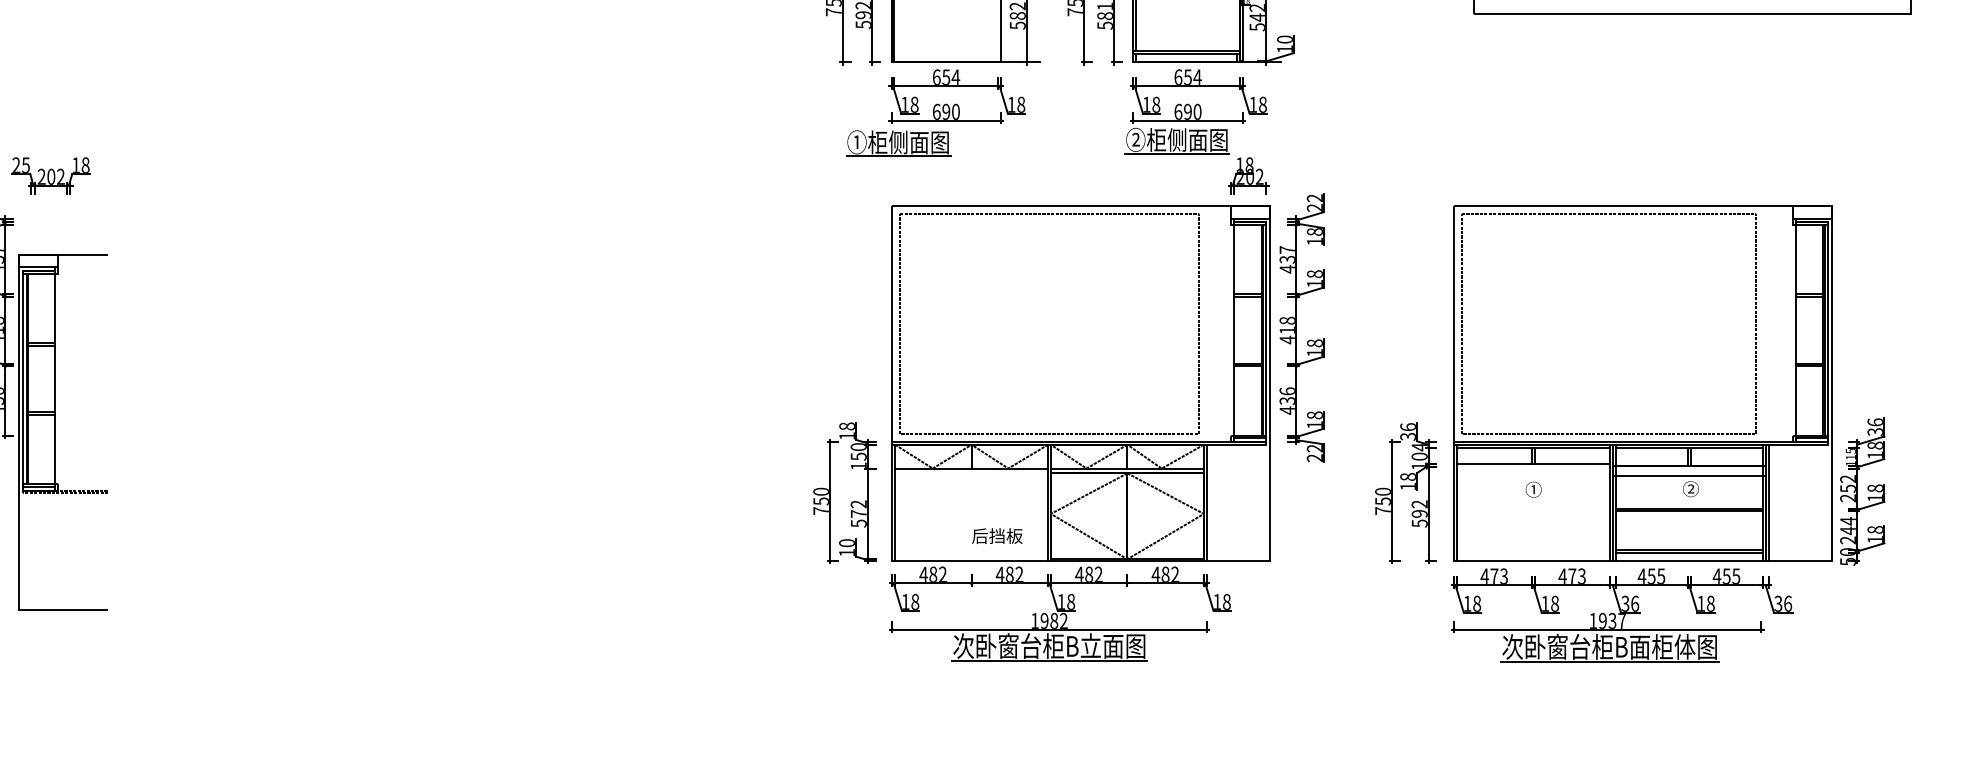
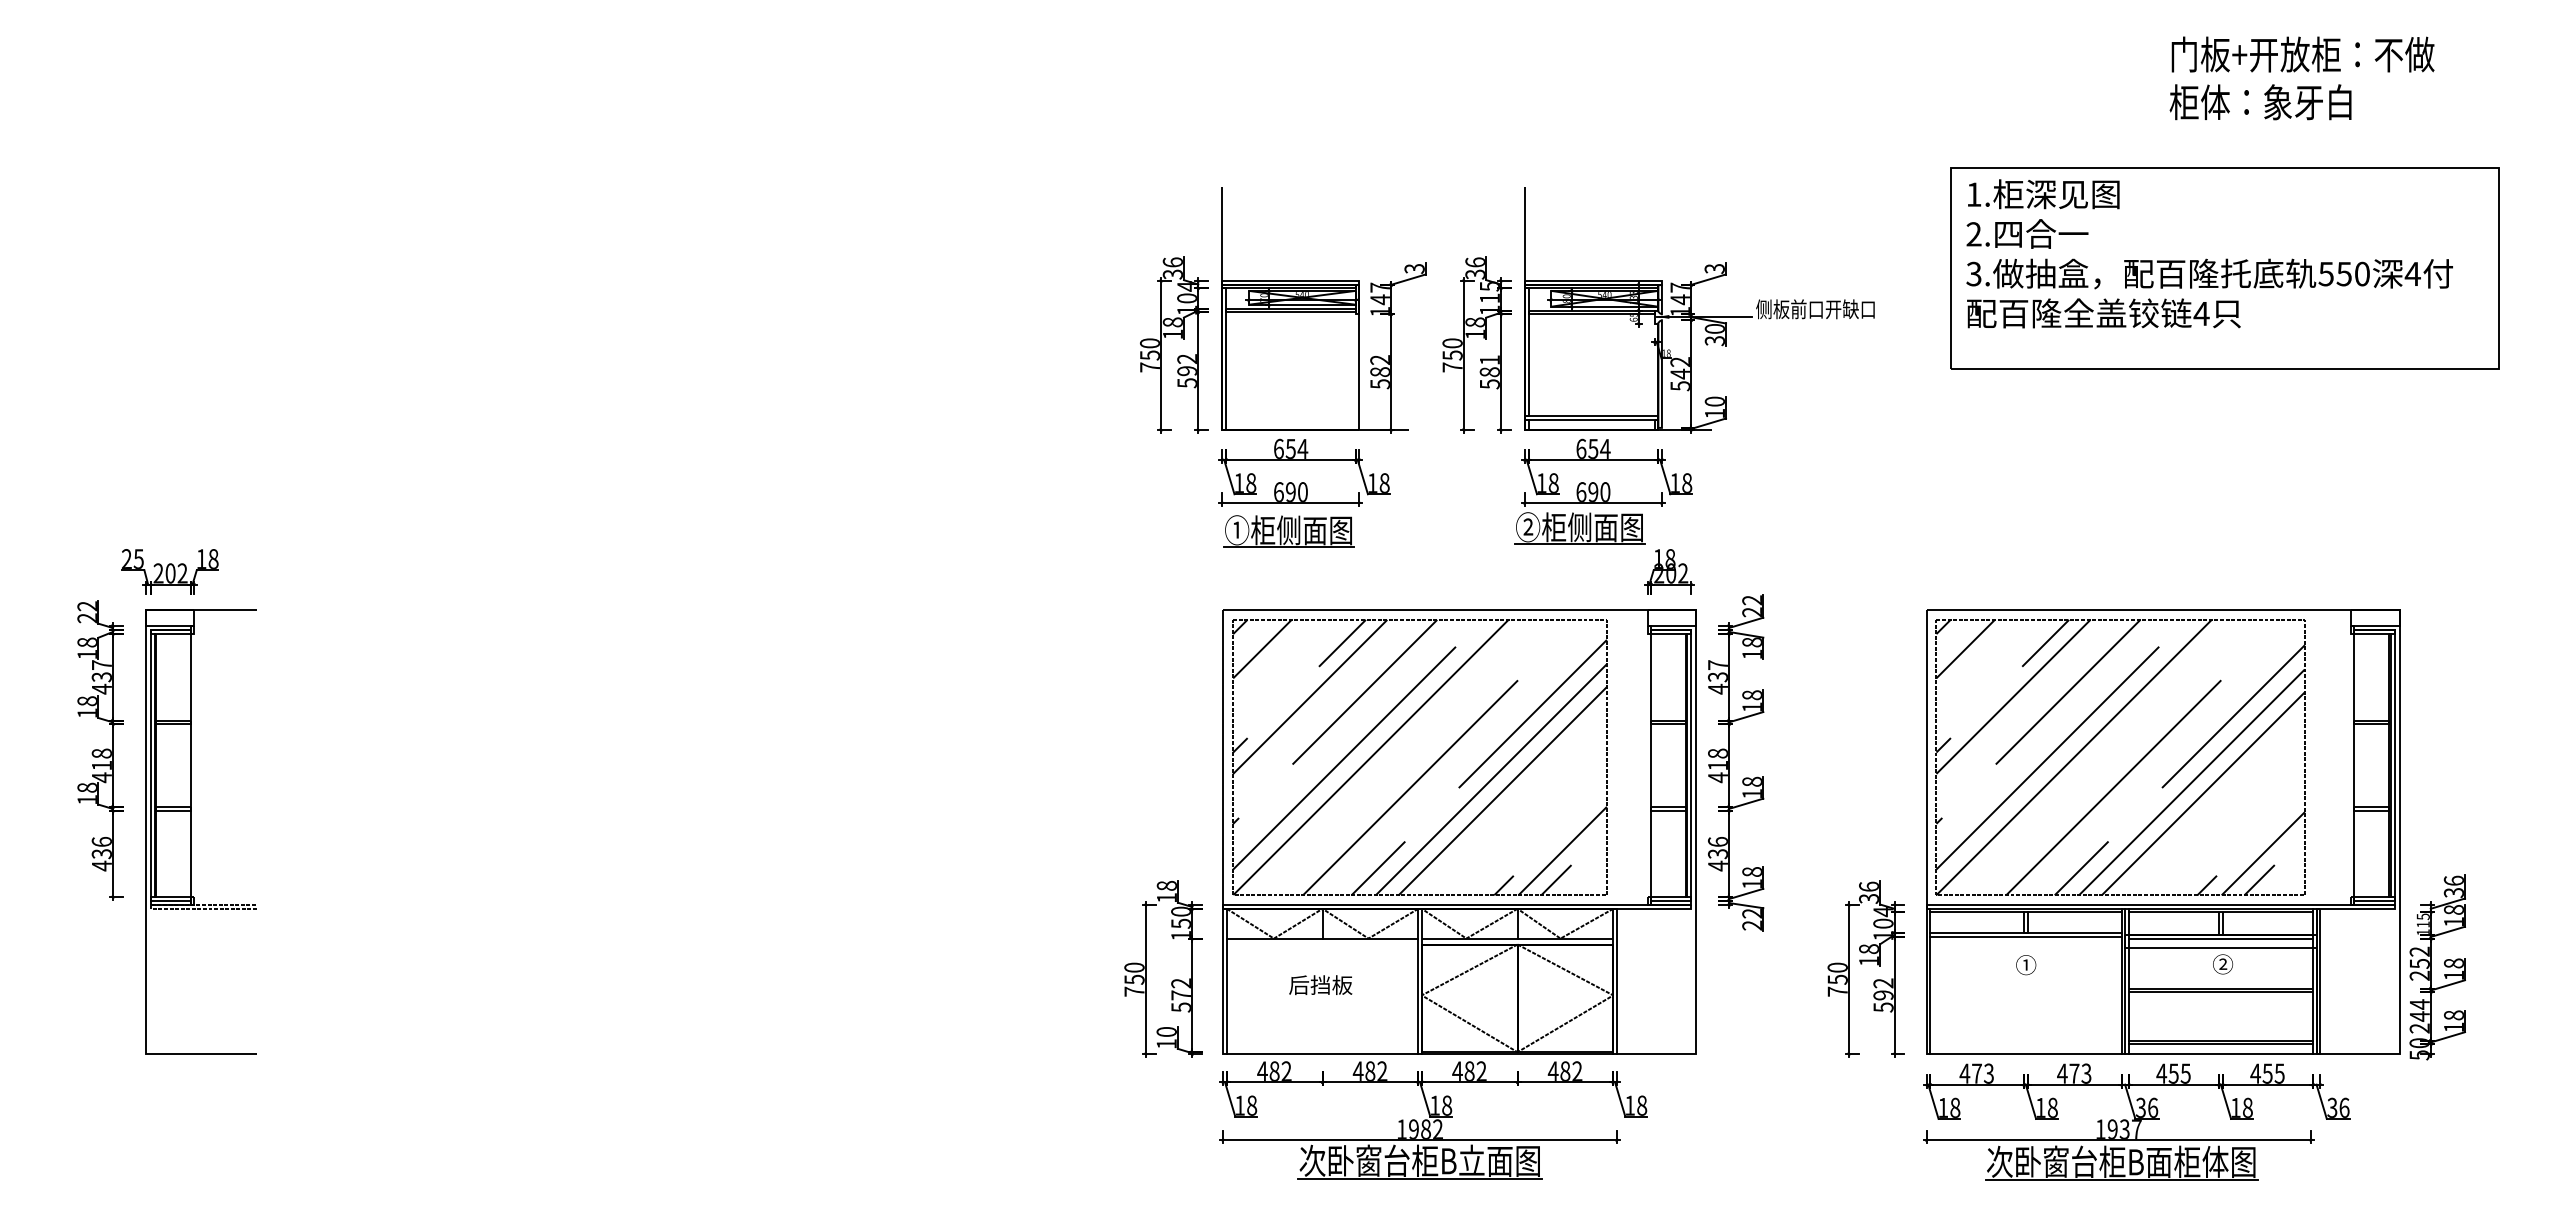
part: (898, 143) -> (1288, 531), moved
hatch: (1049, 323) -> (1419, 757), added
hatch: (1609, 323) -> (2120, 757), added
part: (56, 431) -> (191, 831), moved
line: (1533, 466) -> (2025, 936), added
line: (1688, 468) -> (2220, 938), added
text: (997, 536) -> (1320, 985), moved

